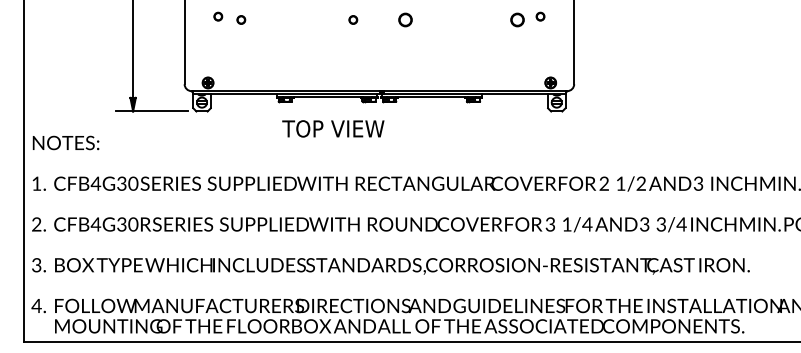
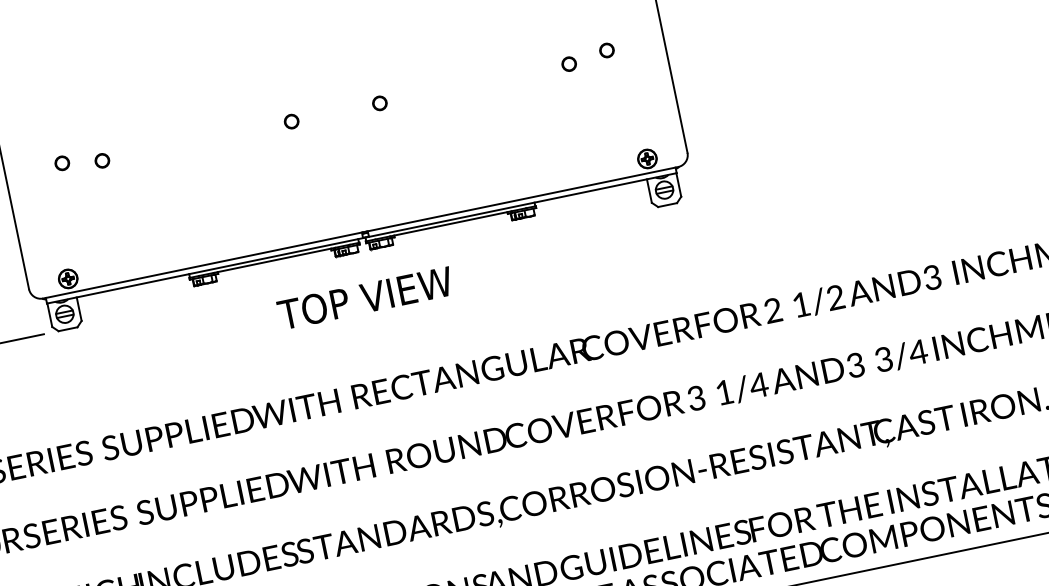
part: (405, 19) -> (379, 102), size x0.62
part: (517, 19) -> (569, 63), size x0.62
text: (333, 128) -> (365, 297), moved

